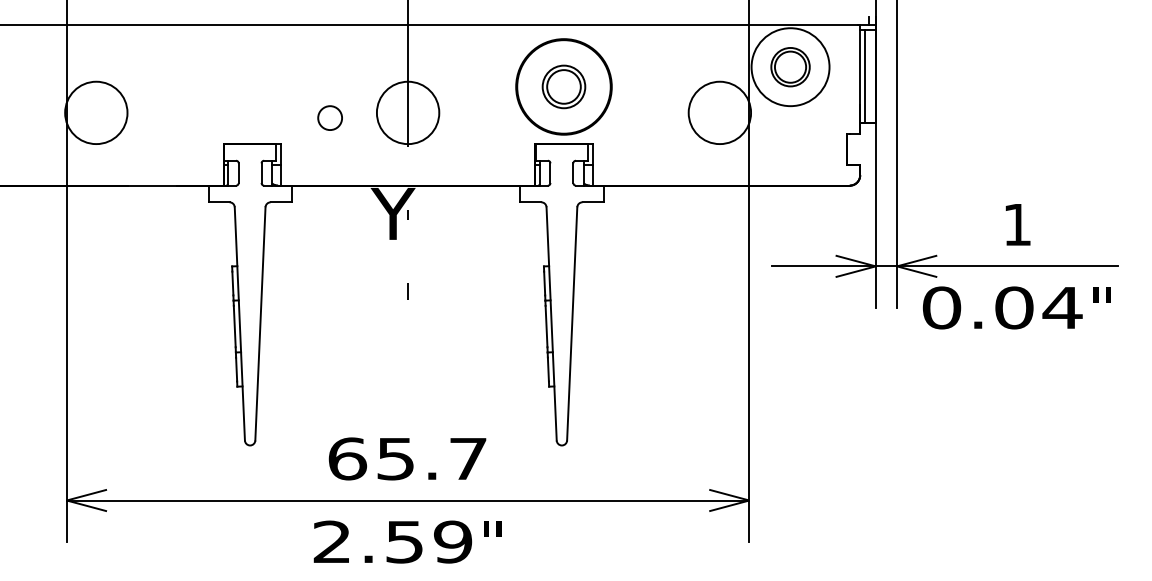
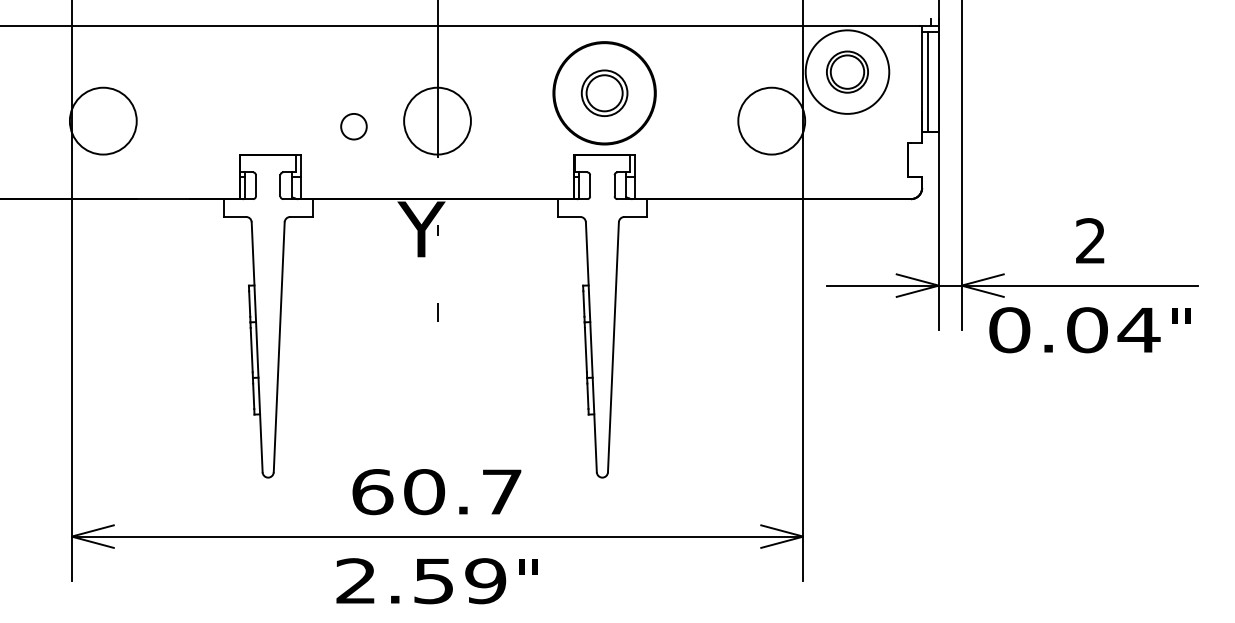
text: (1017, 224) -> (1090, 240), 1 -> 2
text: (395, 459) -> (424, 492), 65.7 -> 60.7

